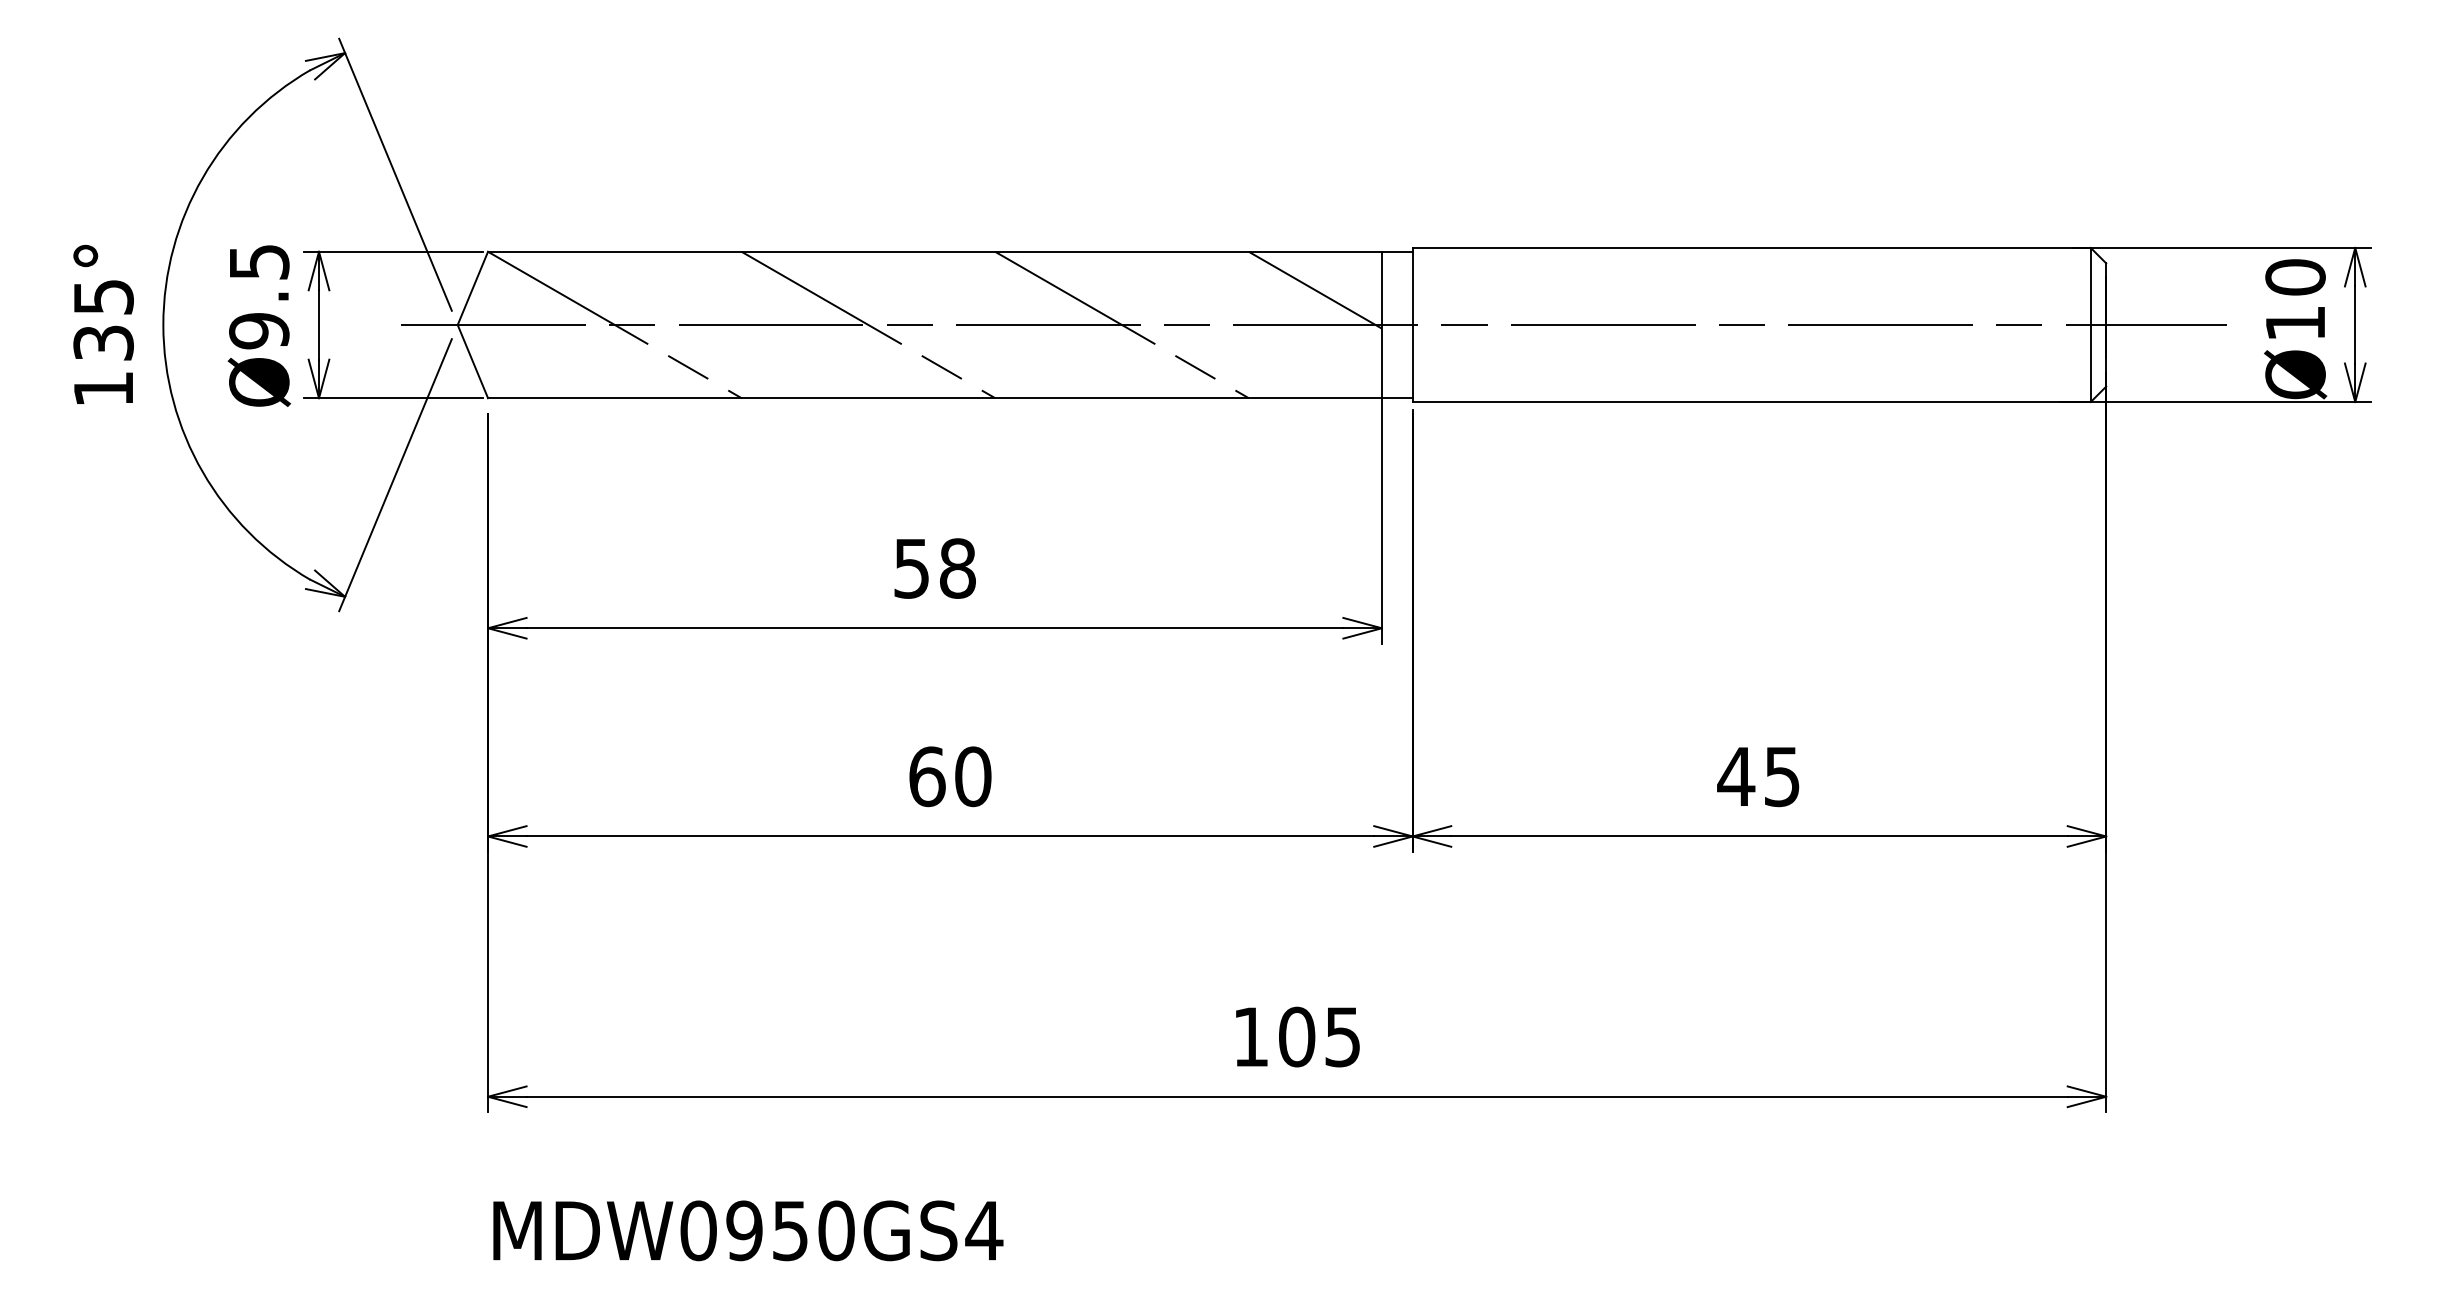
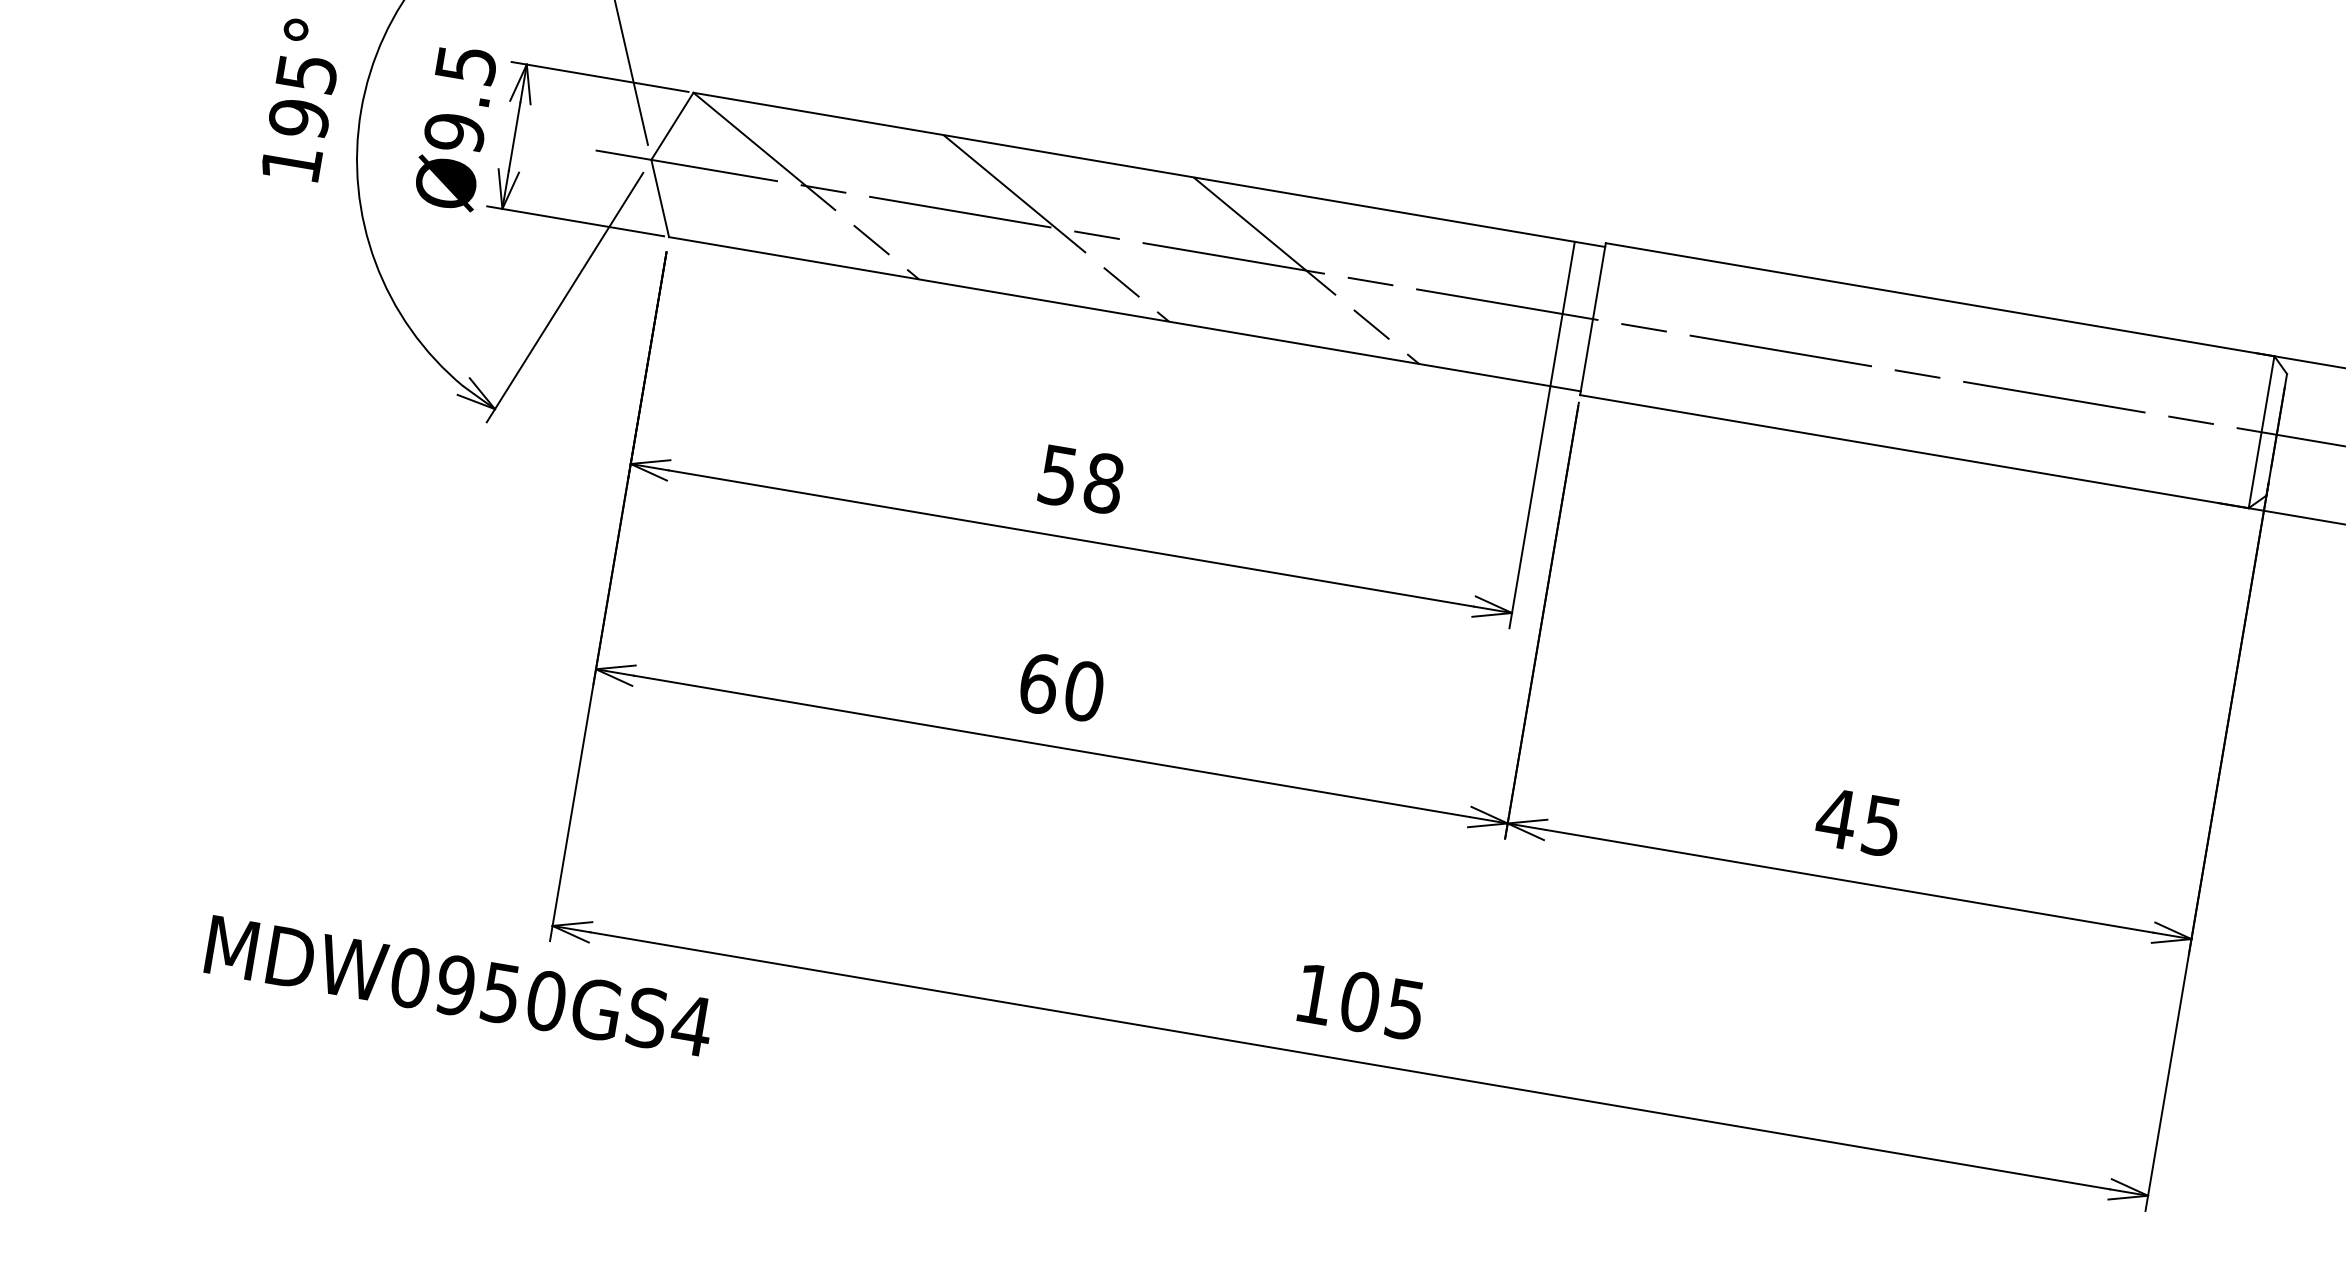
line: (1314, 289) -> (1502, 267), removed
text: (103, 343) -> (299, 119), 135° -> 195°
text: (748, 1230) -> (459, 986), moved

